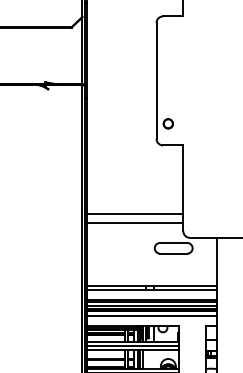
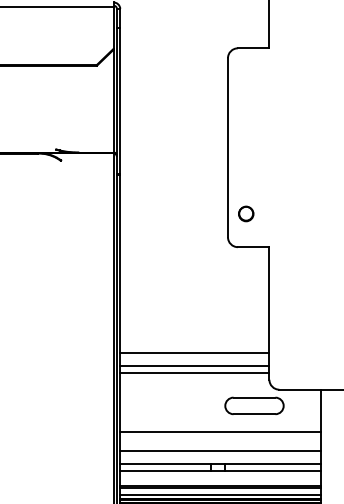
line: (134, 226) -> (194, 372), added
line: (151, 265) -> (220, 432), added
line: (151, 277) -> (220, 450), added

